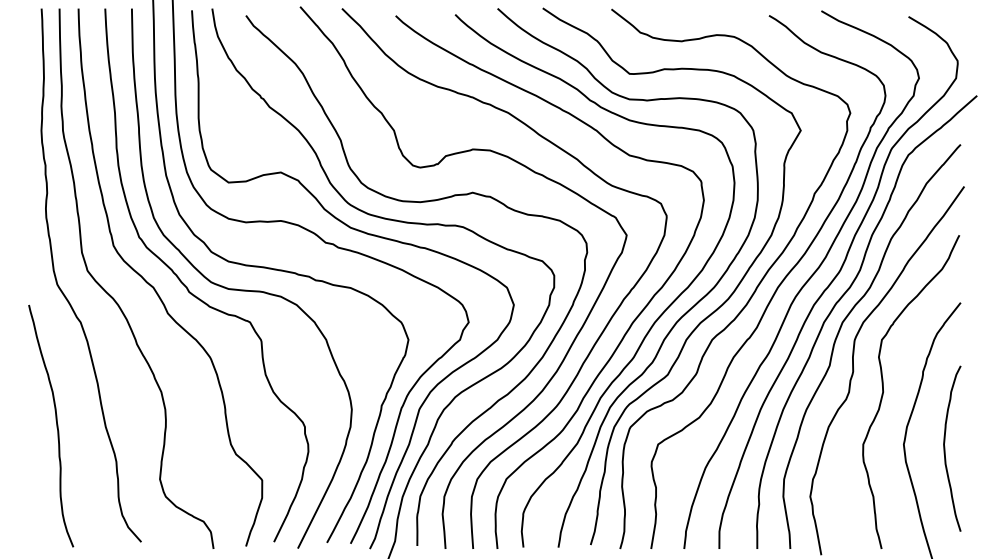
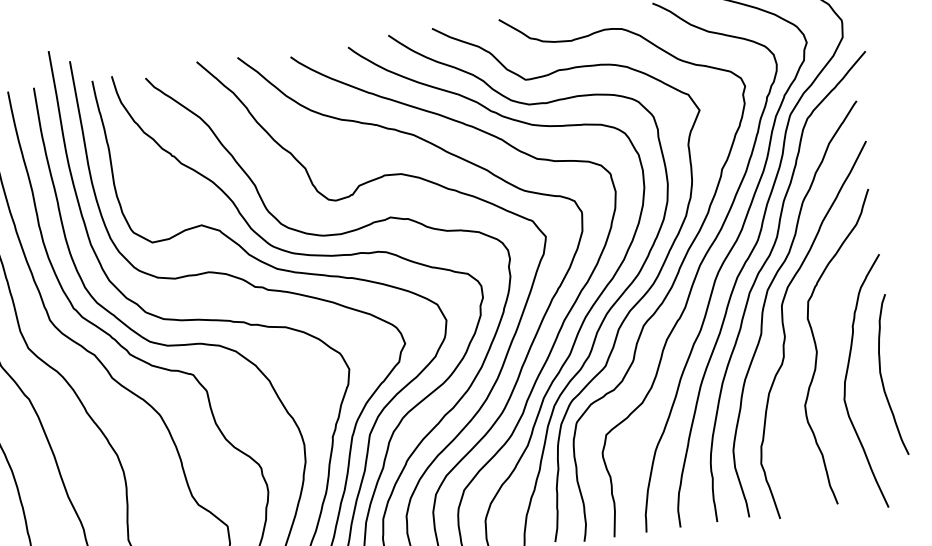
curve: (945, 448) -> (882, 376), moved

